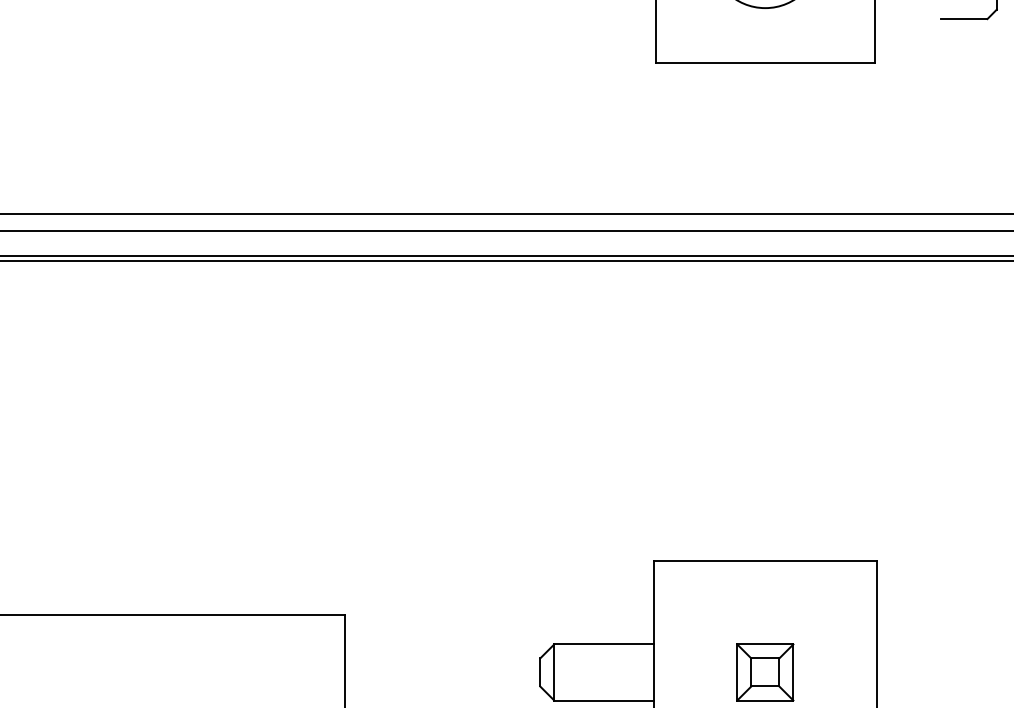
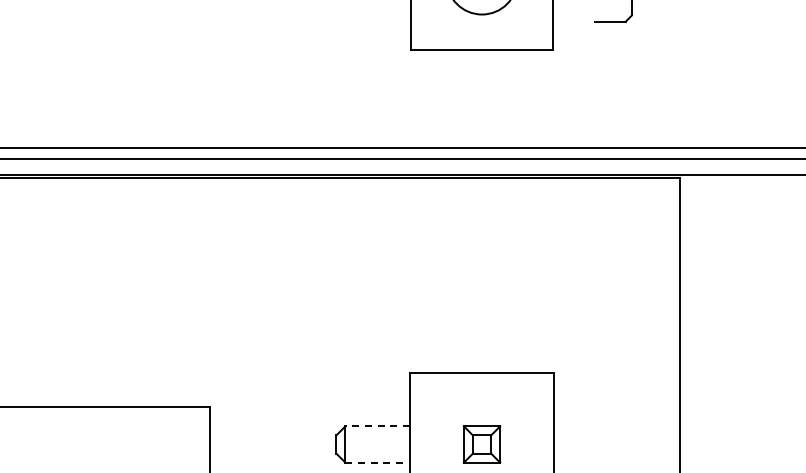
line: (603, 644) -> (377, 426), solid -> dashed
line: (605, 700) -> (378, 462), solid -> dashed

